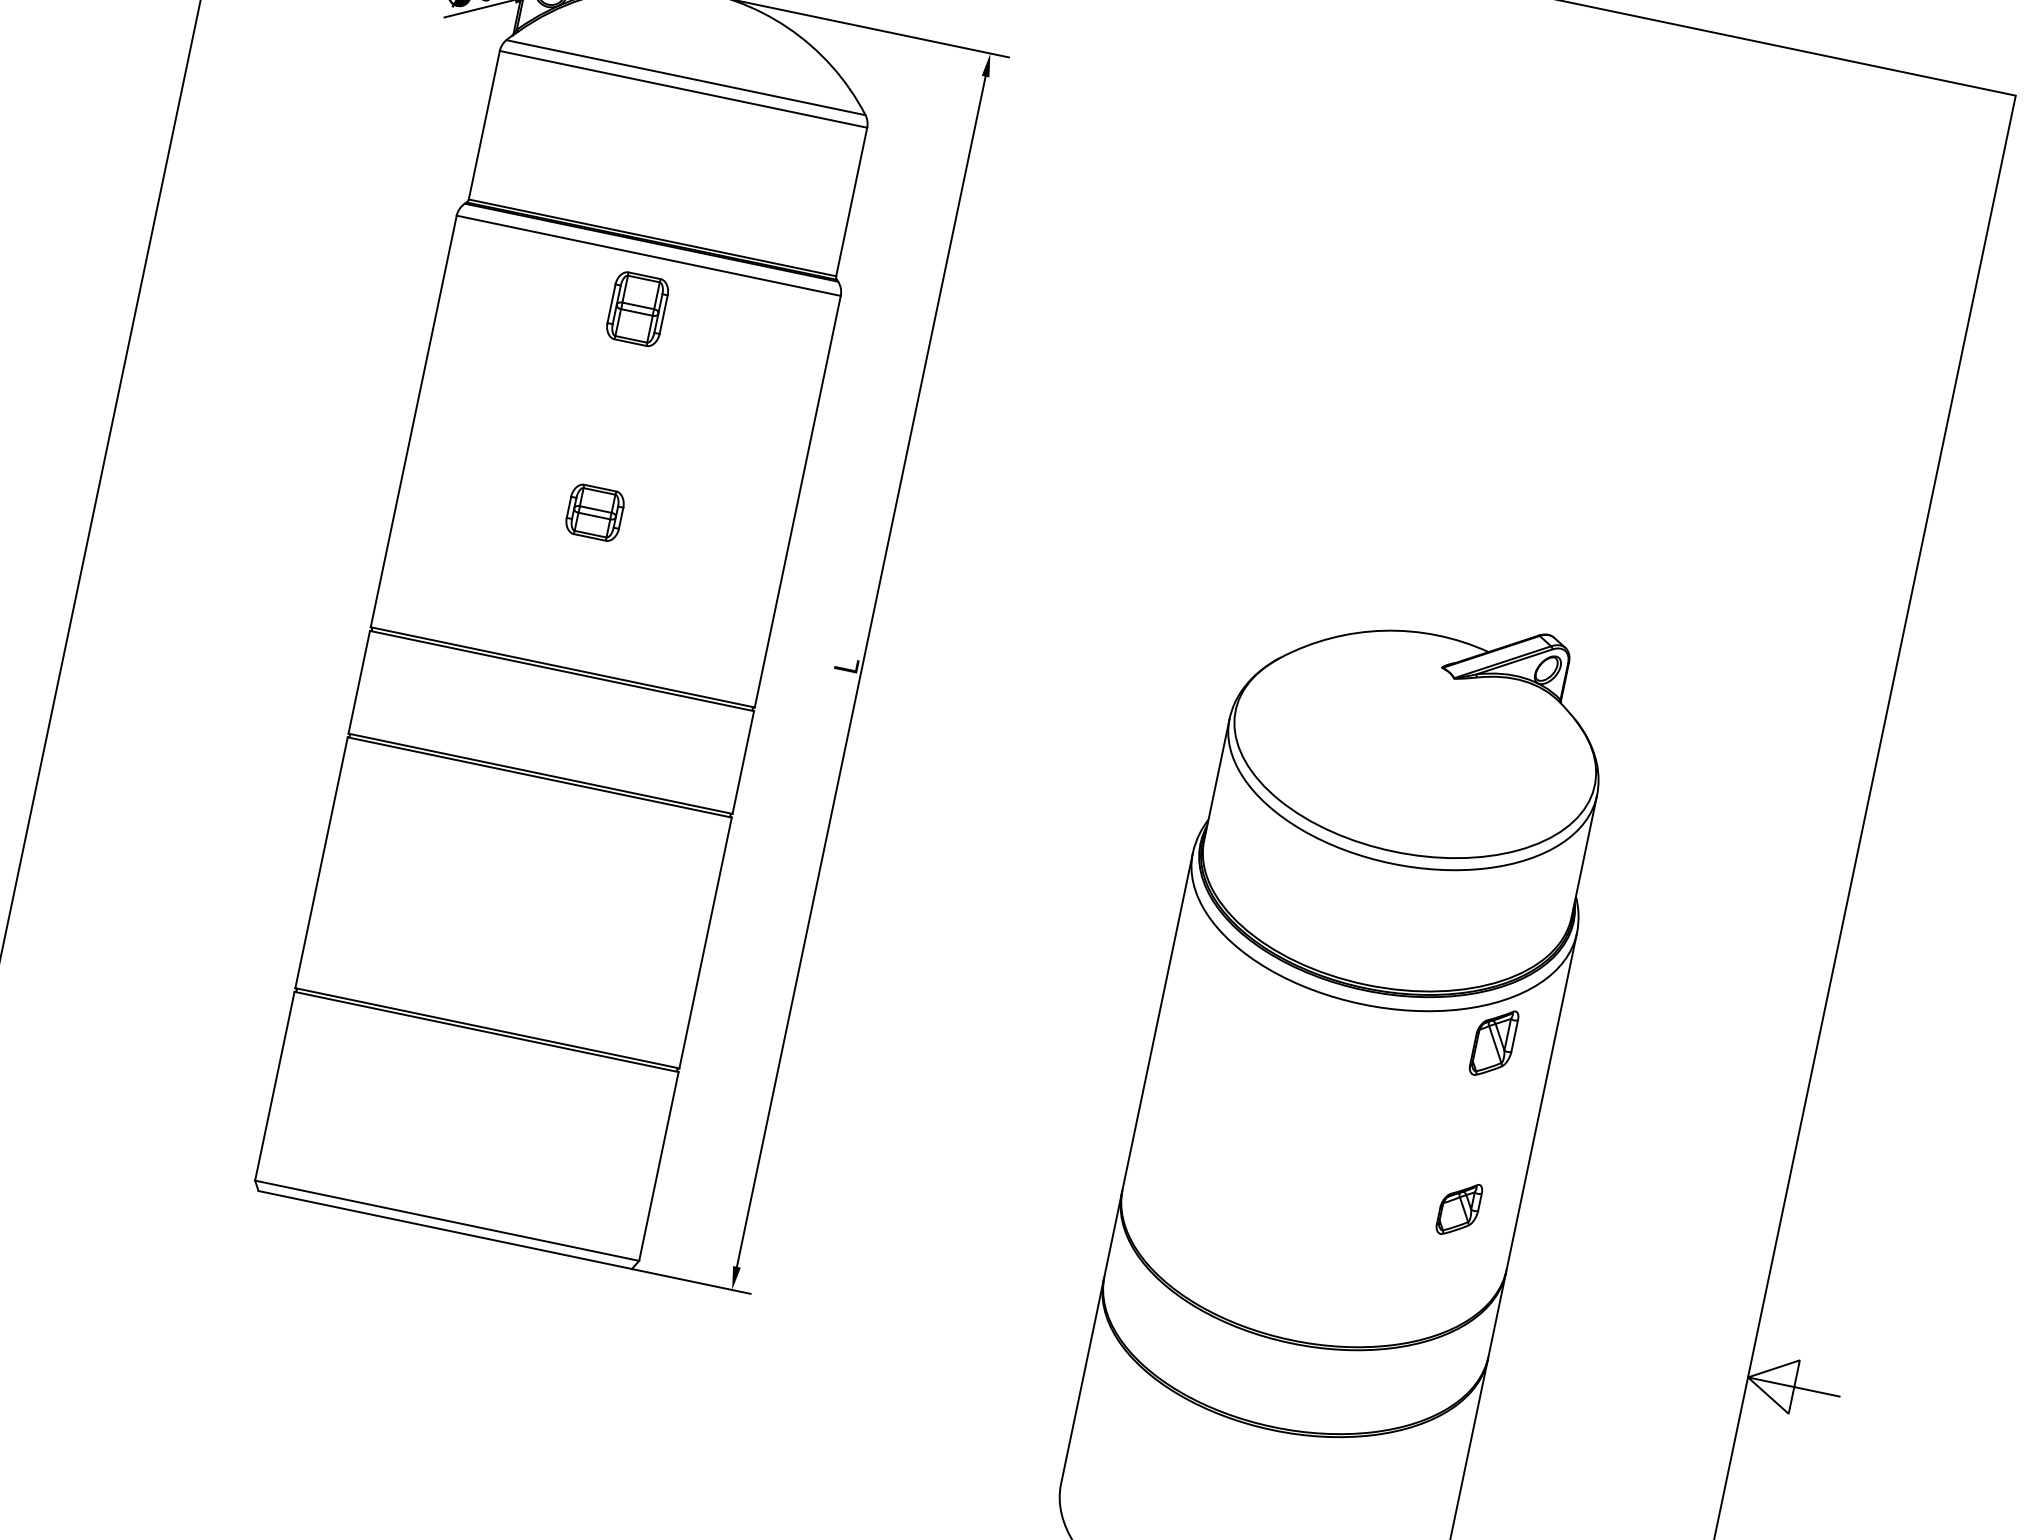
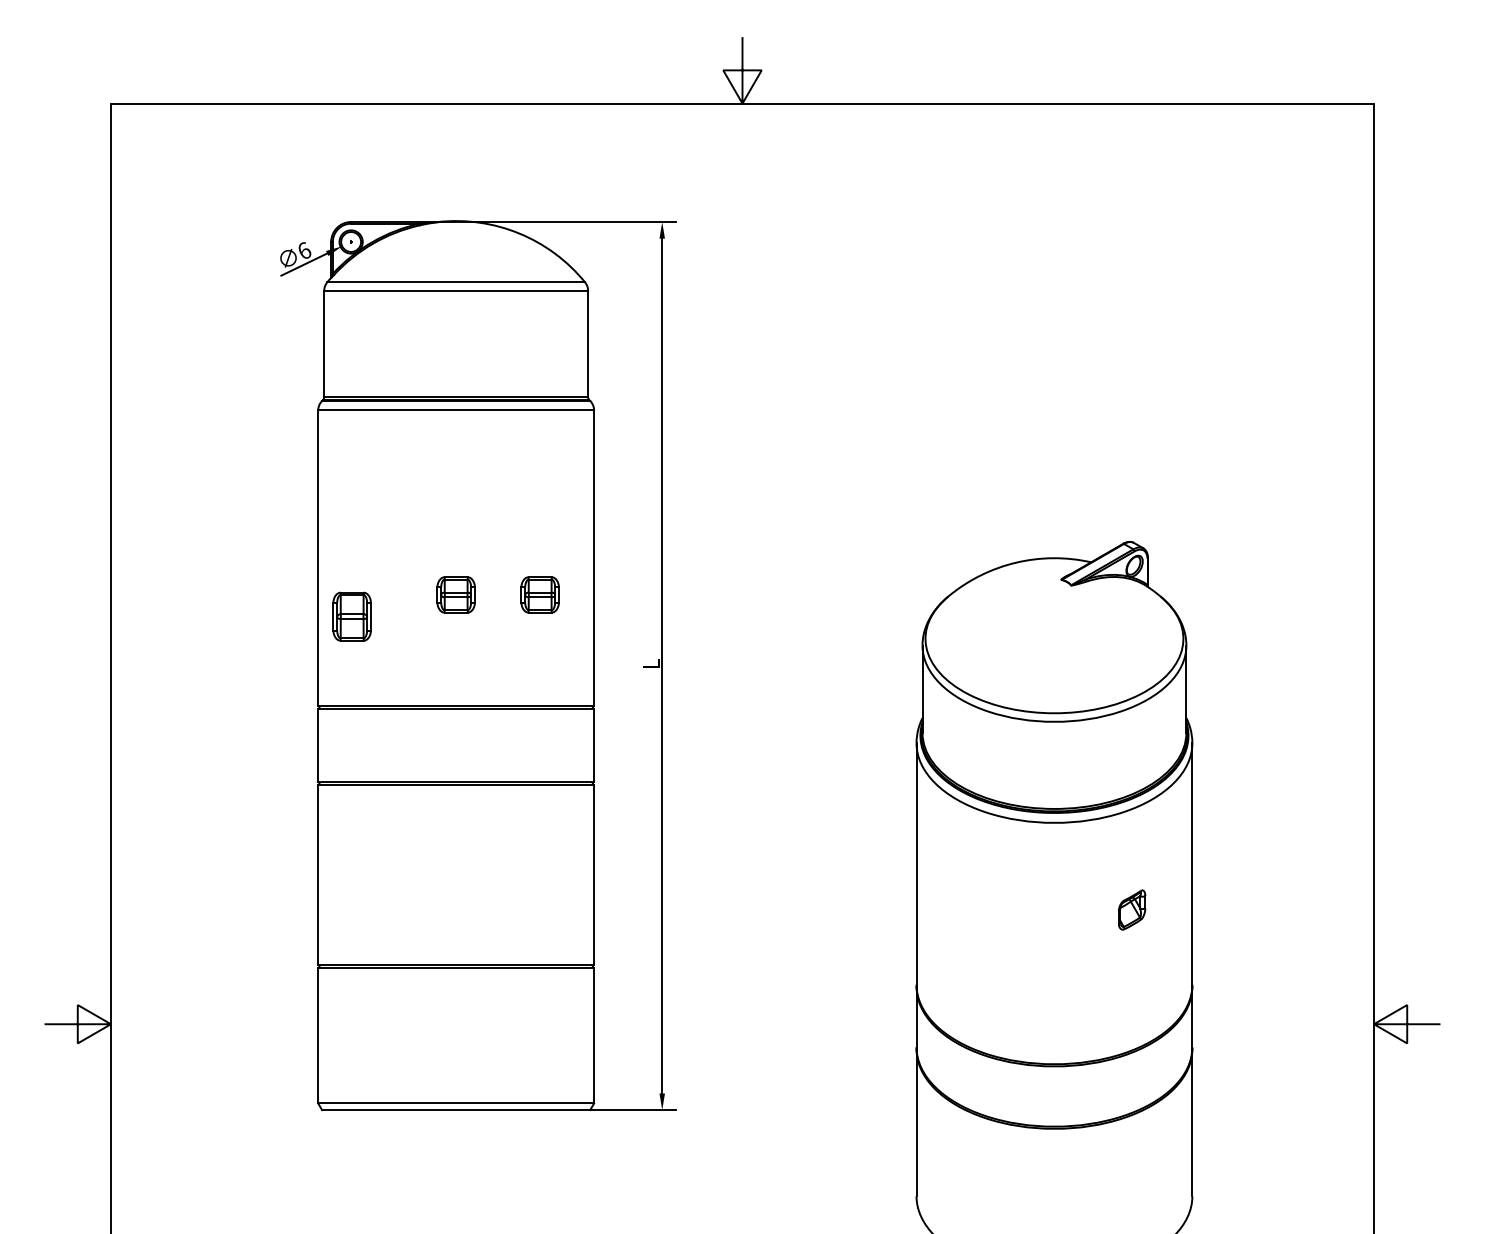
part: (636, 308) -> (351, 616), moved
part: (711, 536) -> (539, 594), added
part: (1494, 1042) -> (1151, 830), removed
part: (1460, 1208) -> (1132, 909), moved

